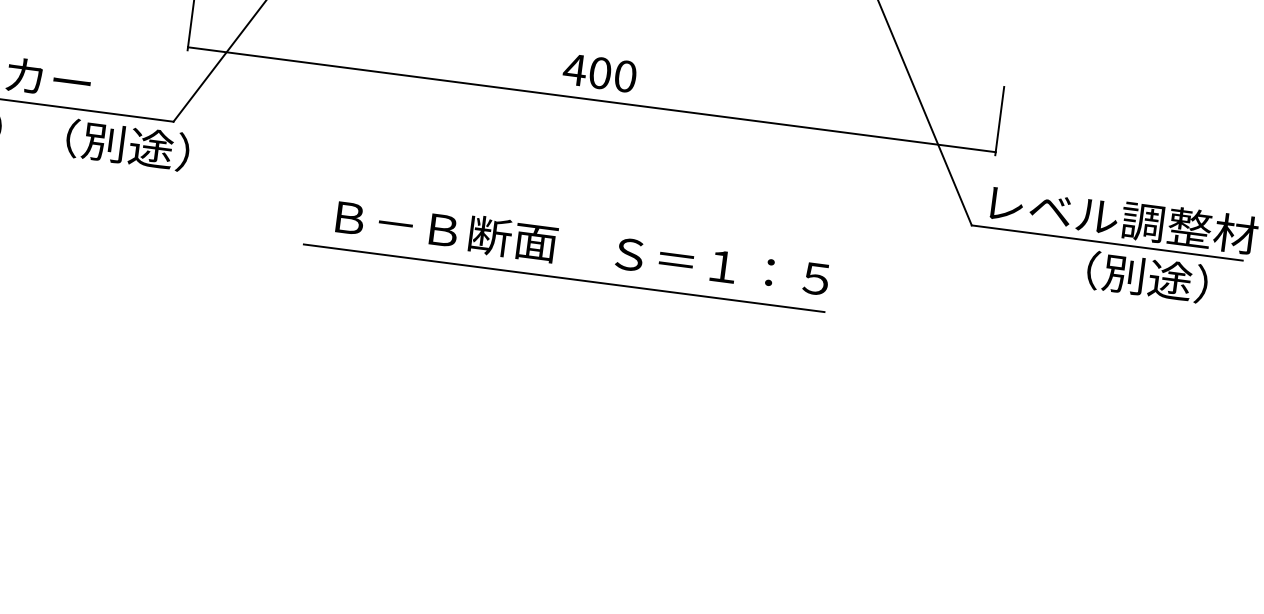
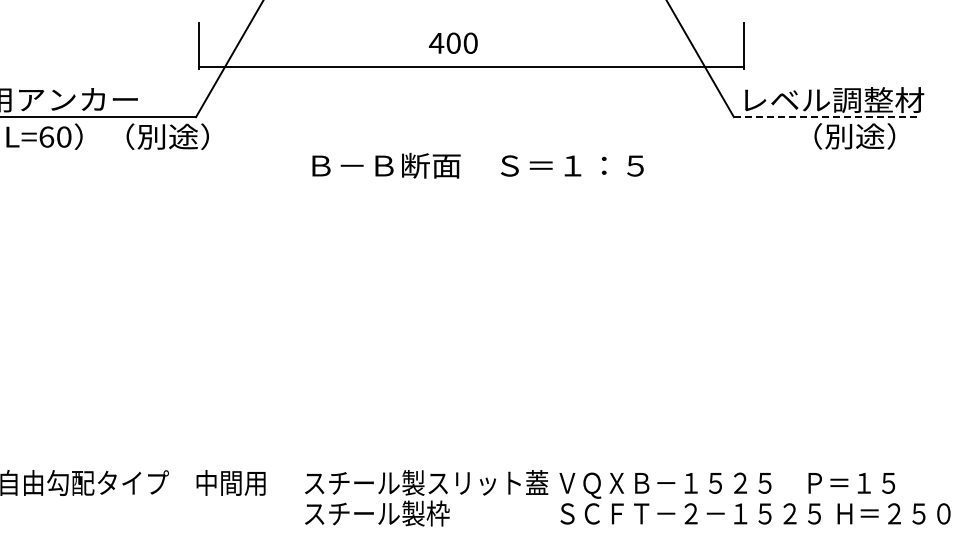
text: (600, 71) -> (453, 42), moved
line: (1106, 243) -> (824, 117), solid -> dashed
line: (562, 278) -> (467, 187), removed

